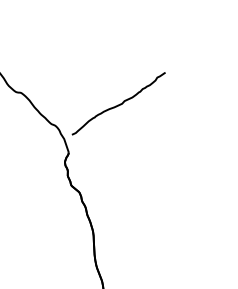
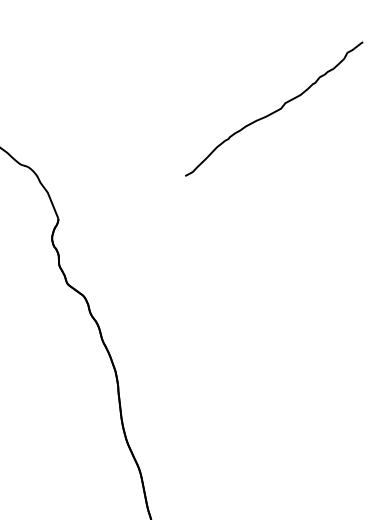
curve: (118, 104) -> (273, 110), moved

